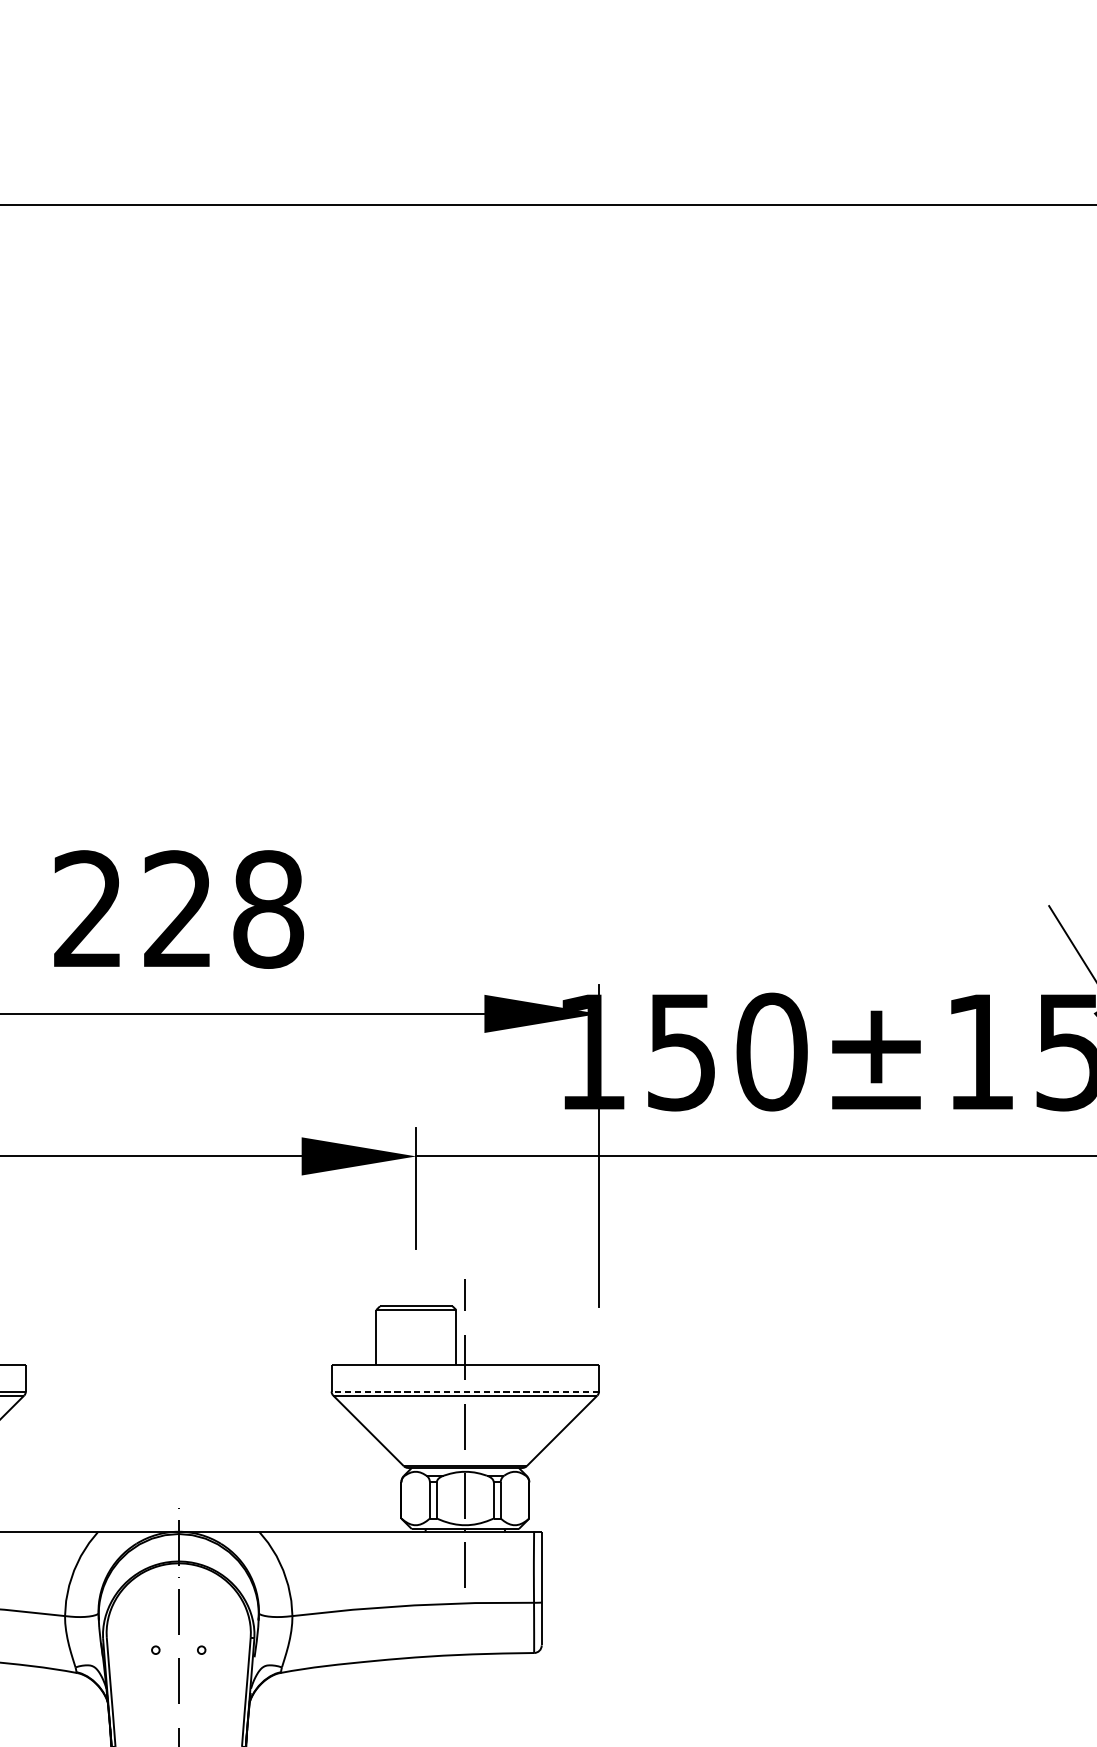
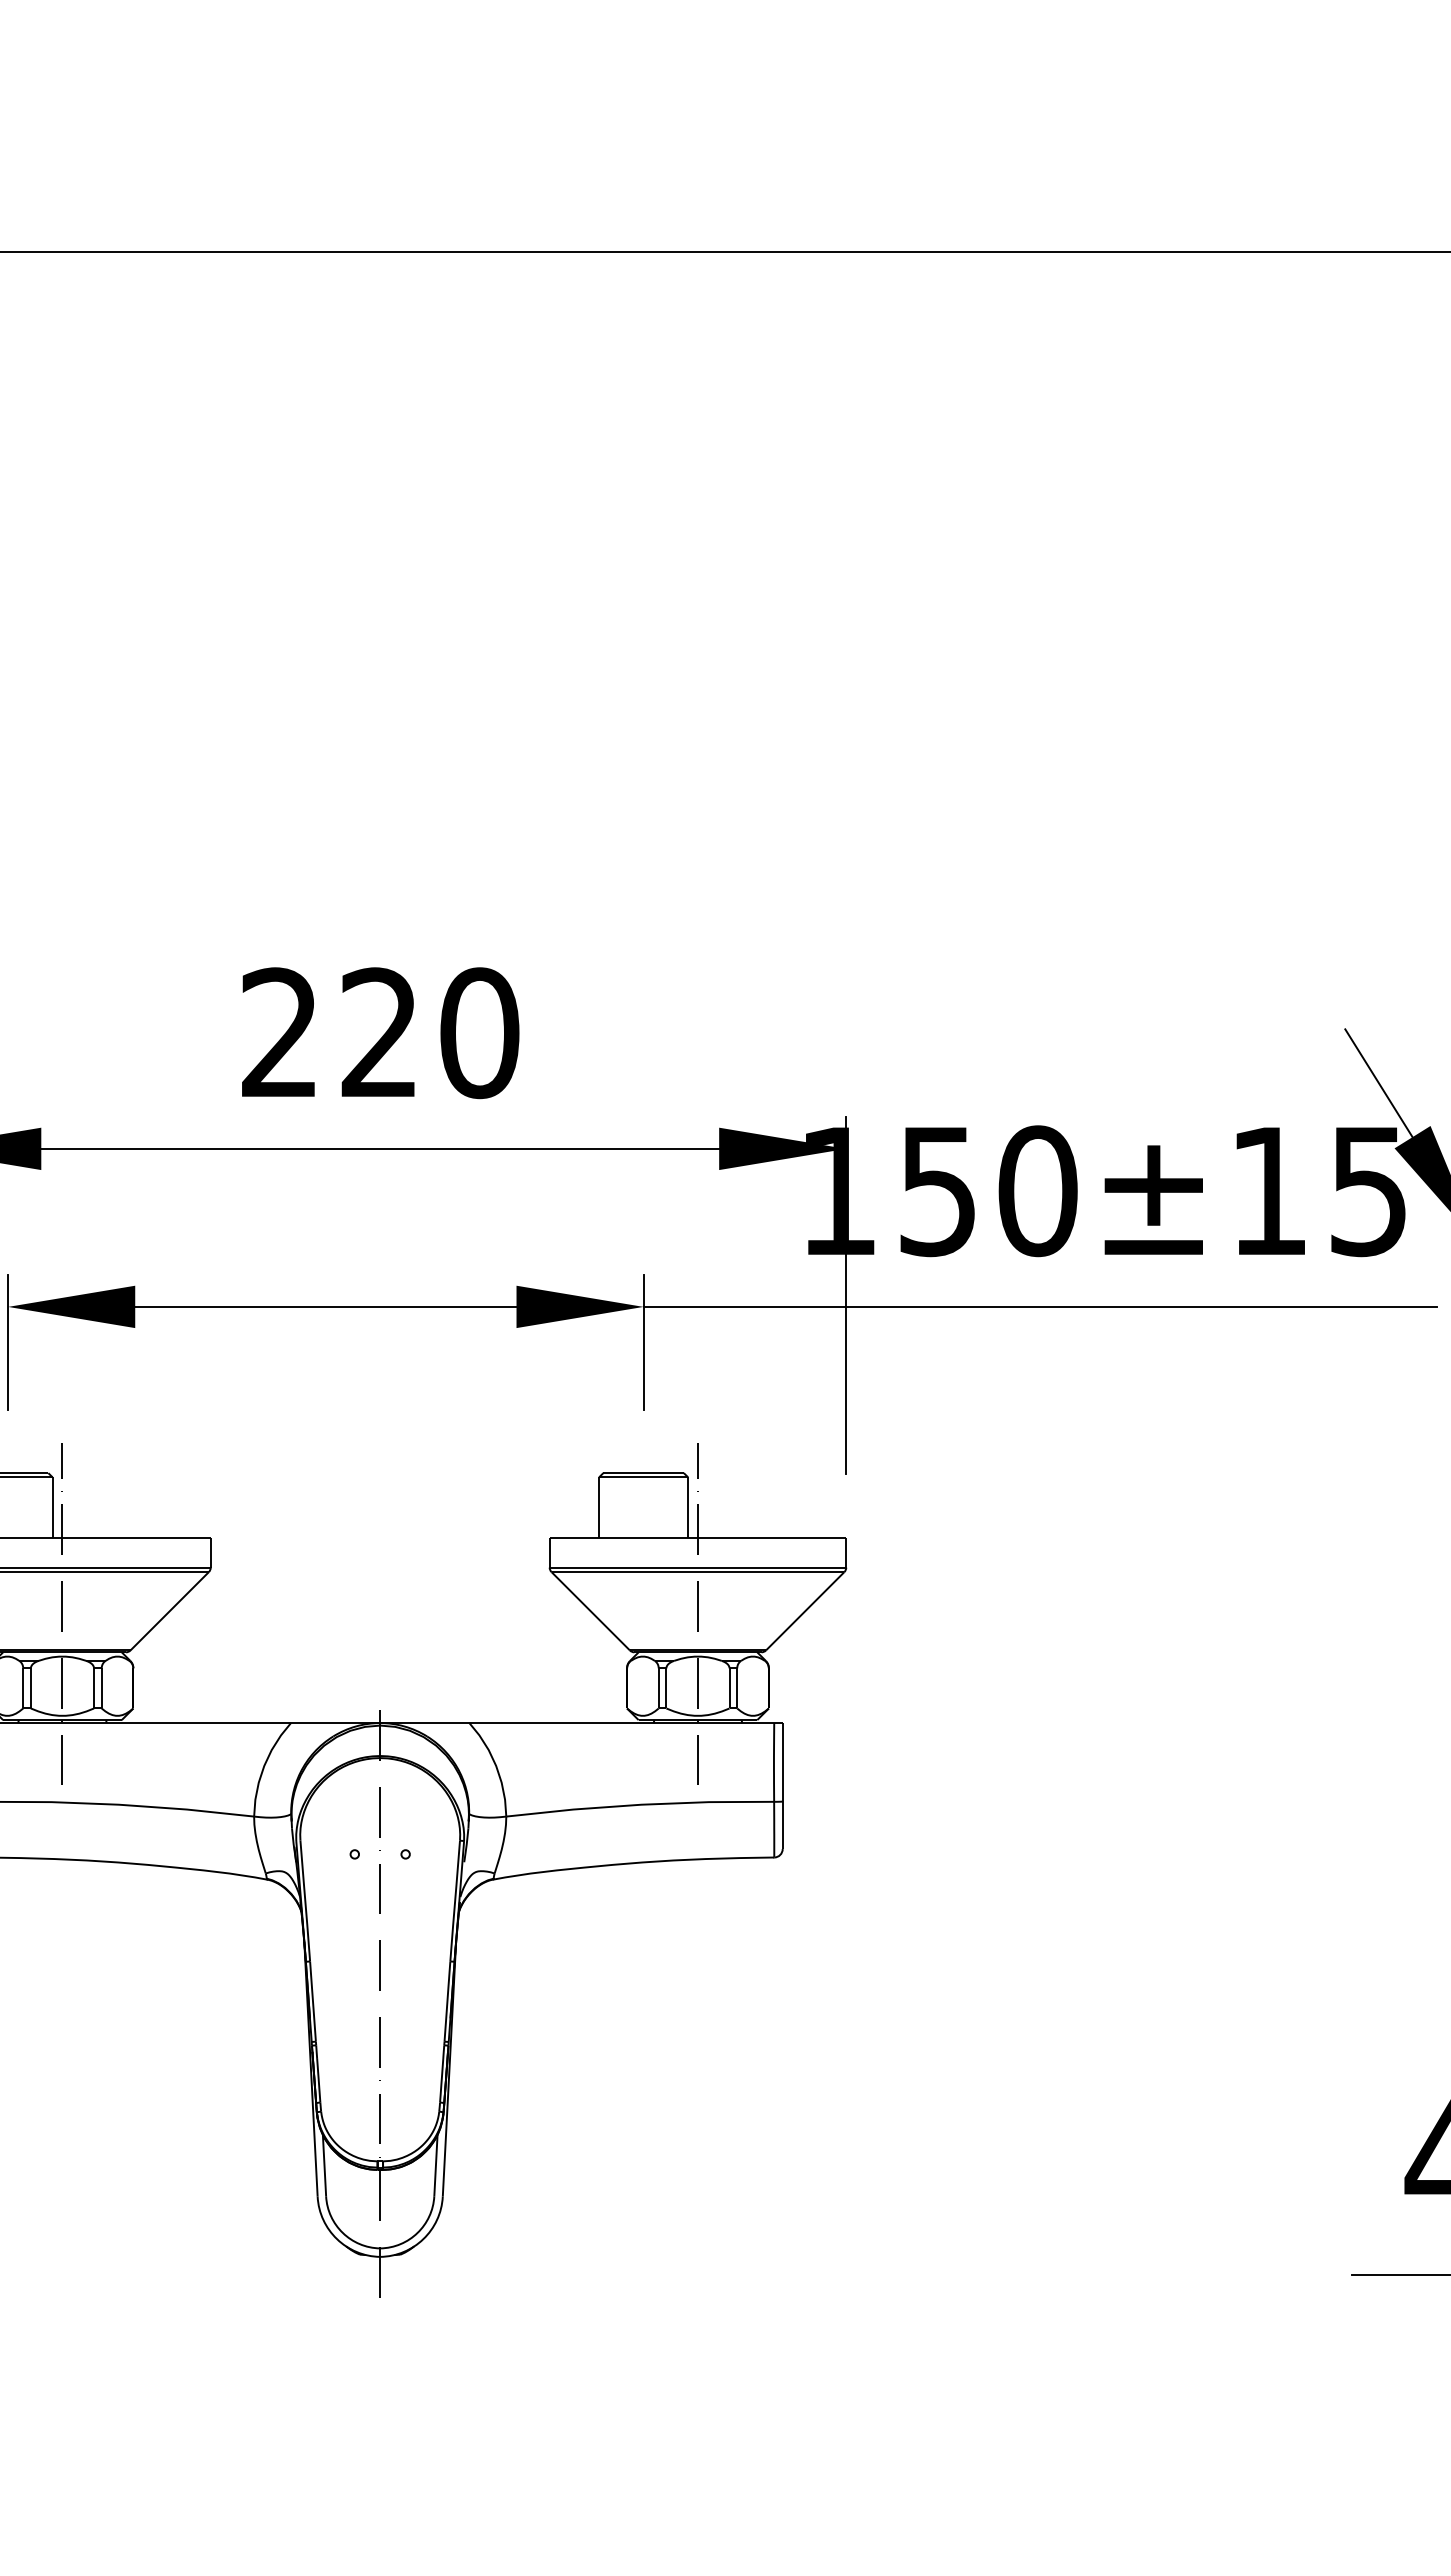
text: (268, 908) -> (479, 1032), 228 -> 220
line: (464, 1391) -> (697, 1567), dashed -> solid

